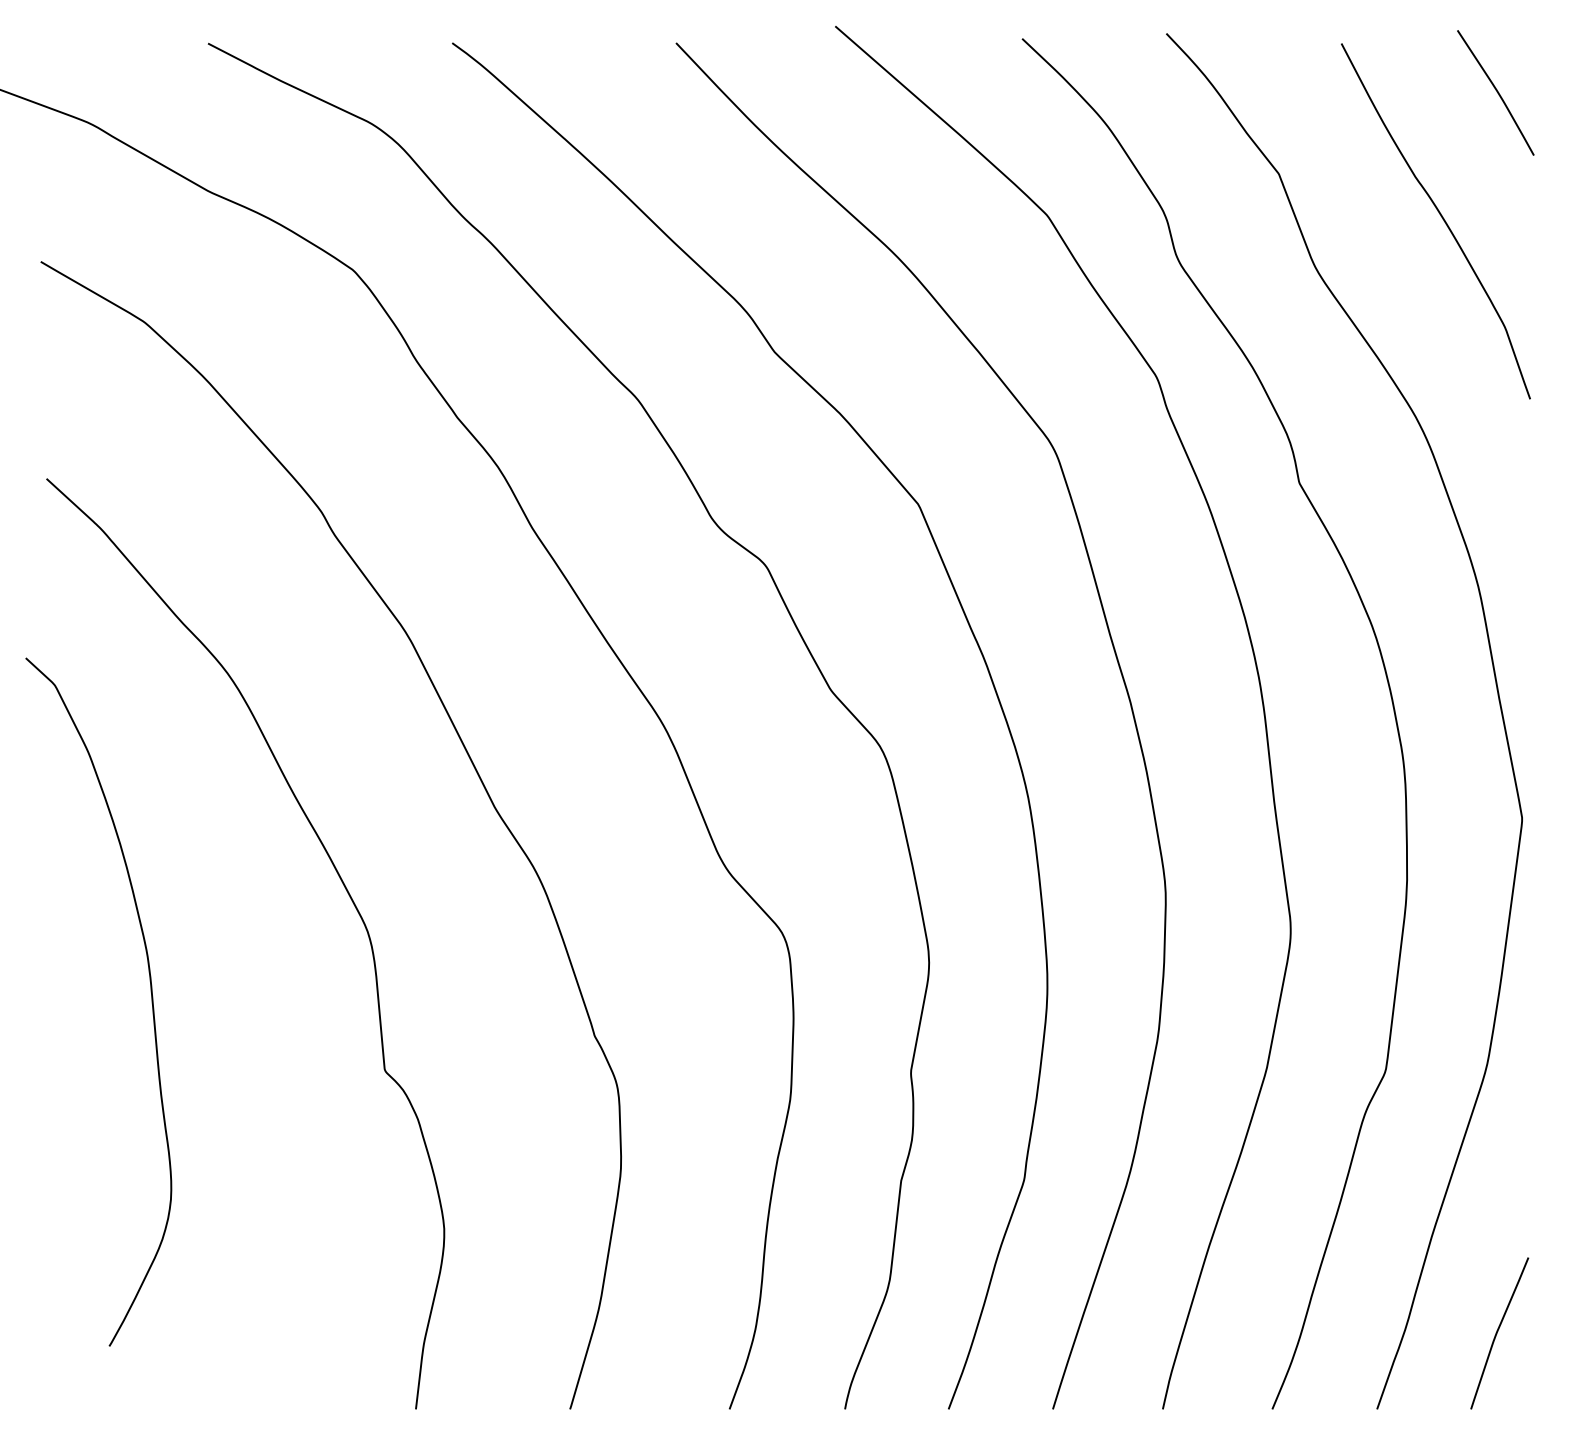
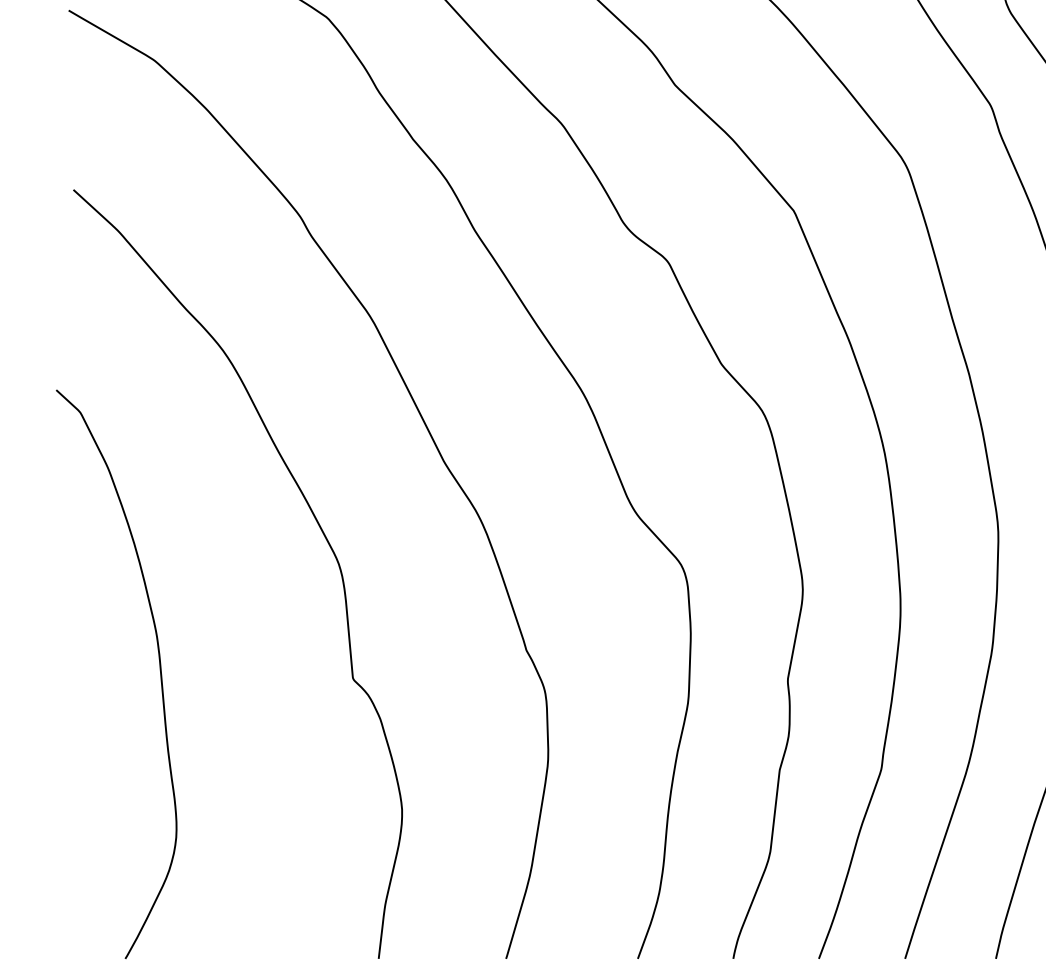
curve: (150, 992) -> (159, 666), moved

